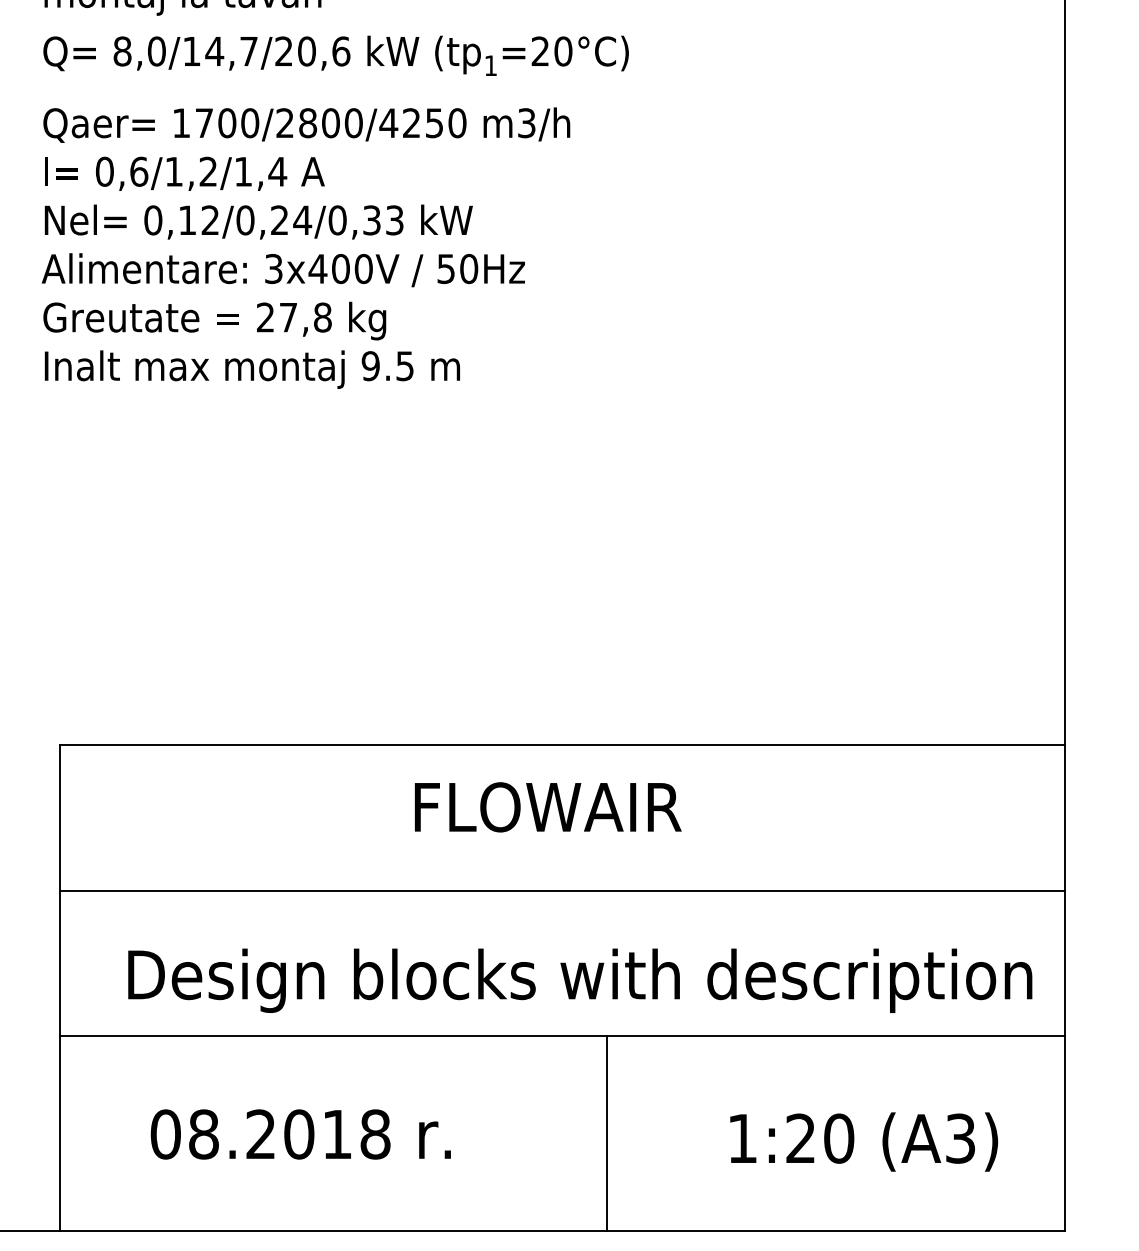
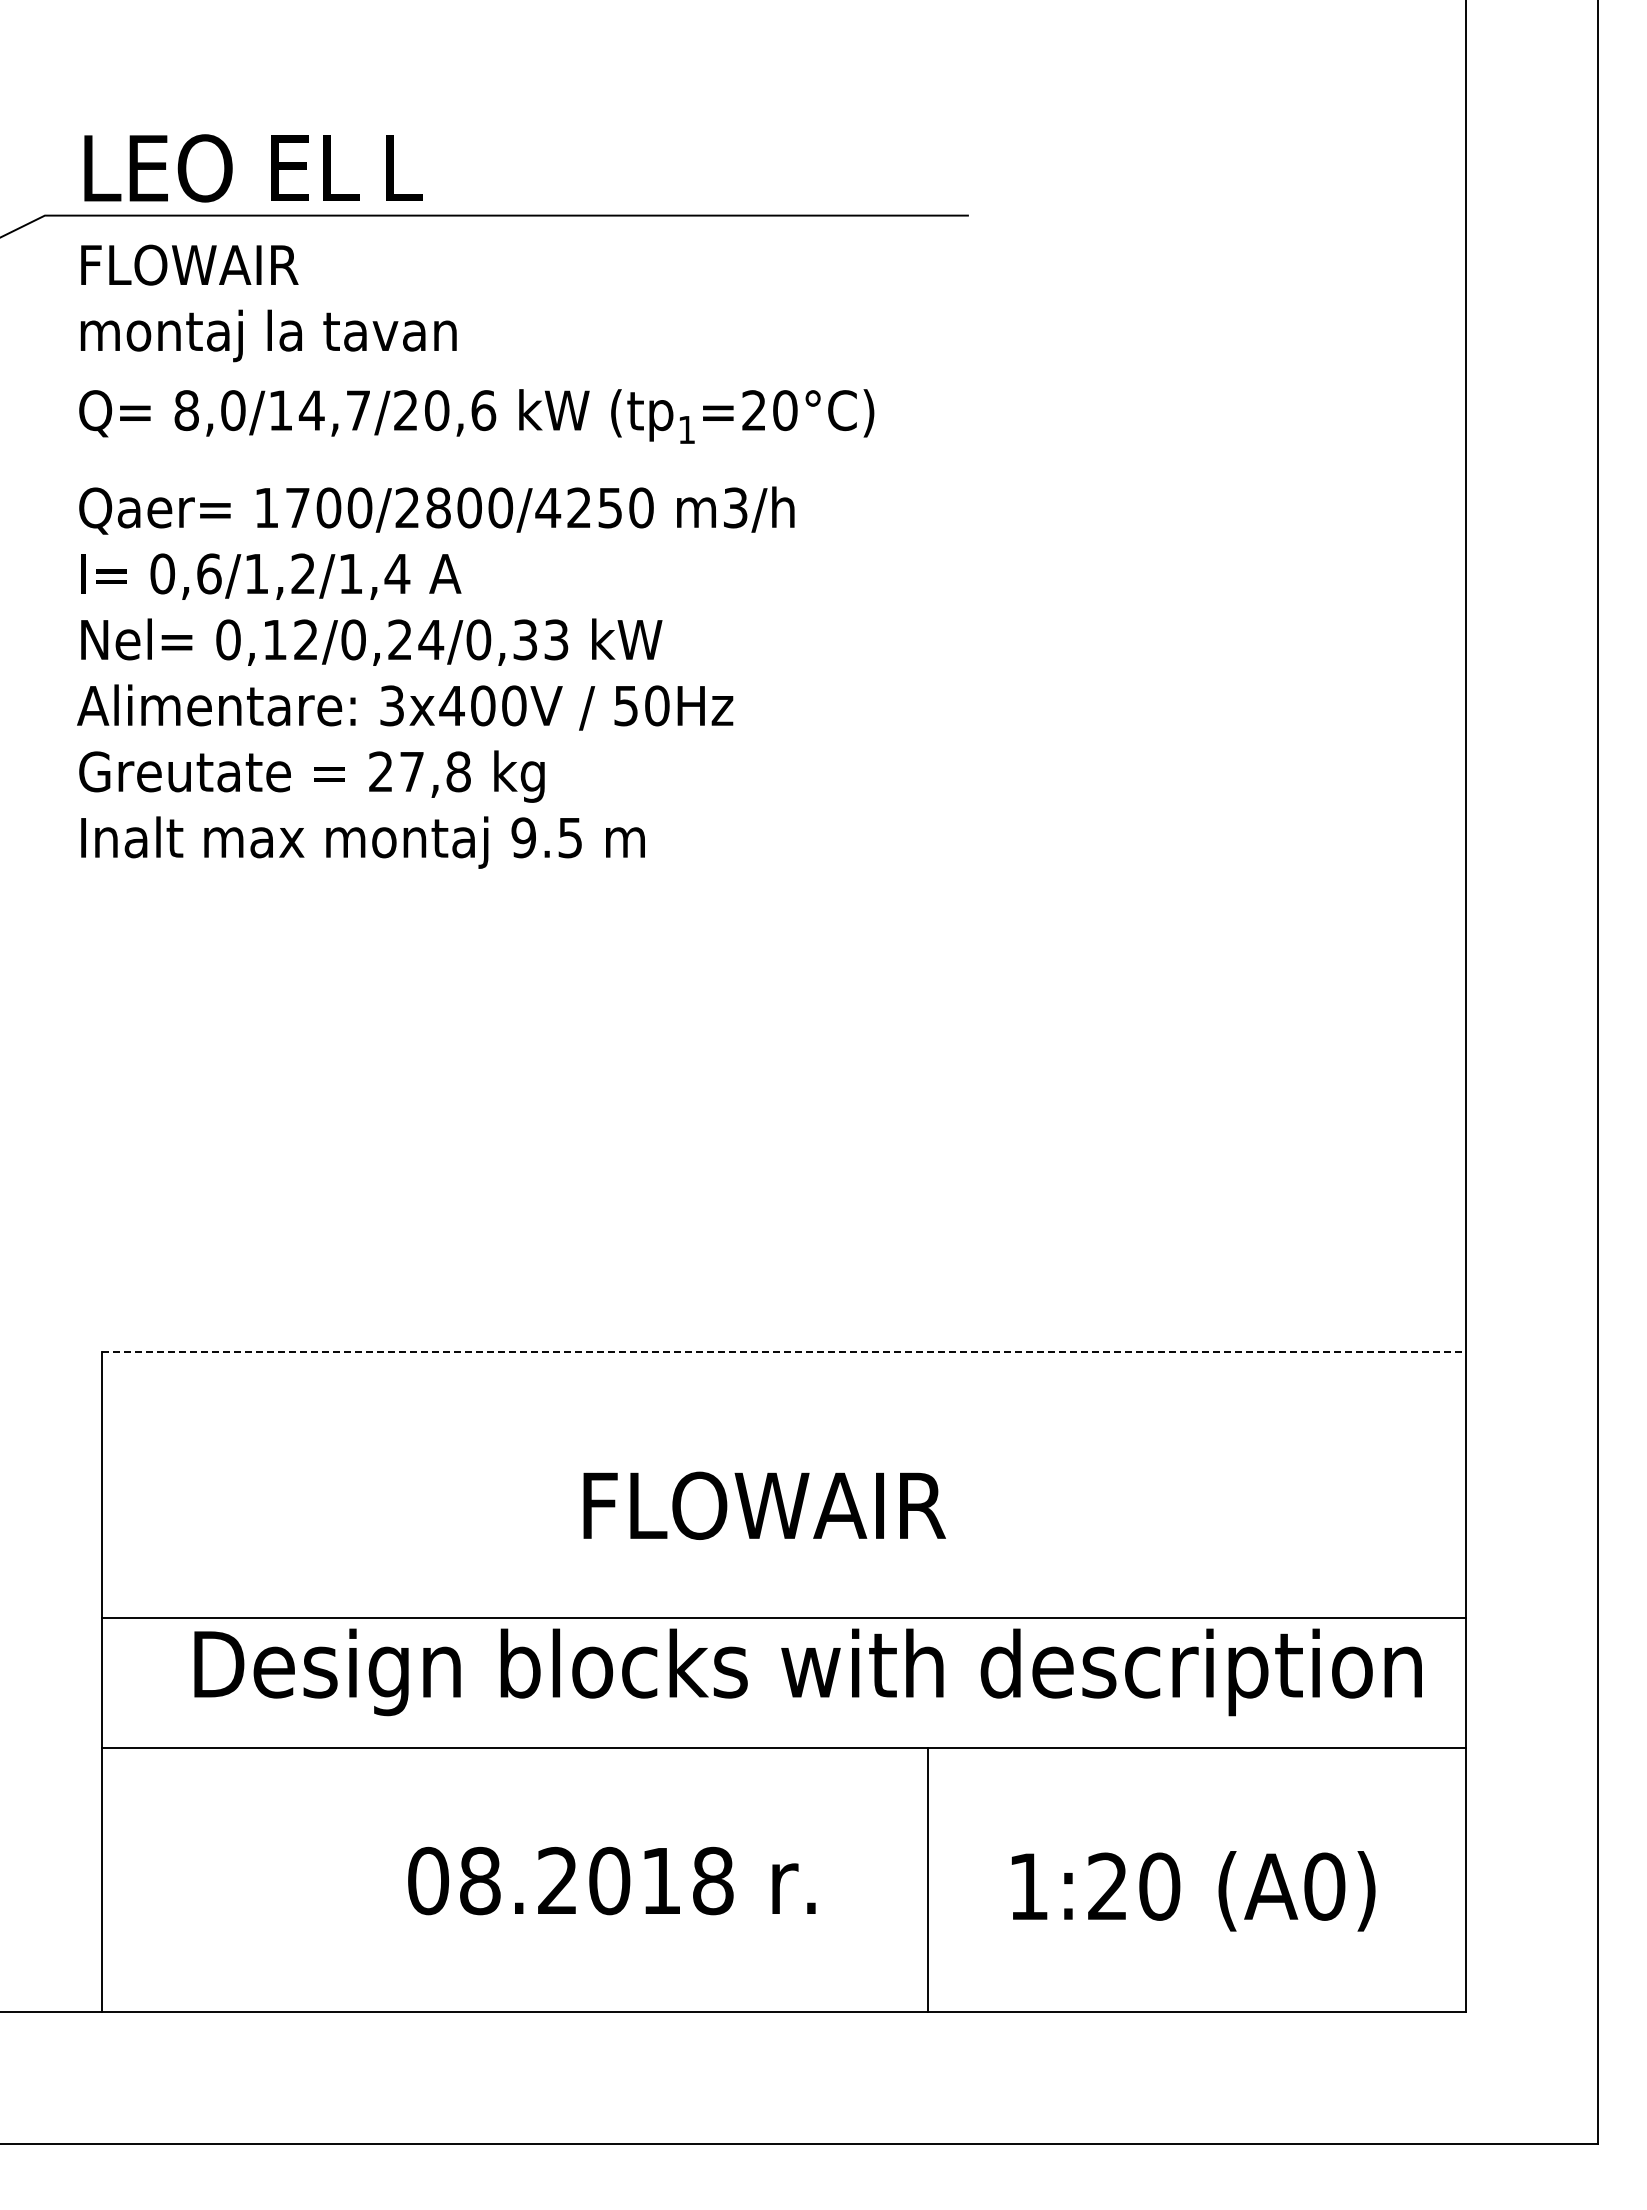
line: (562, 745) -> (783, 1352), solid -> dashed
text: (548, 807) -> (764, 1505), moved
line: (562, 891) -> (783, 1618), moved
line: (607, 1133) -> (928, 1879), moved
text: (300, 1134) -> (611, 1880), moved
text: (960, 1138) -> (1324, 1886), (A3) -> (A0)

